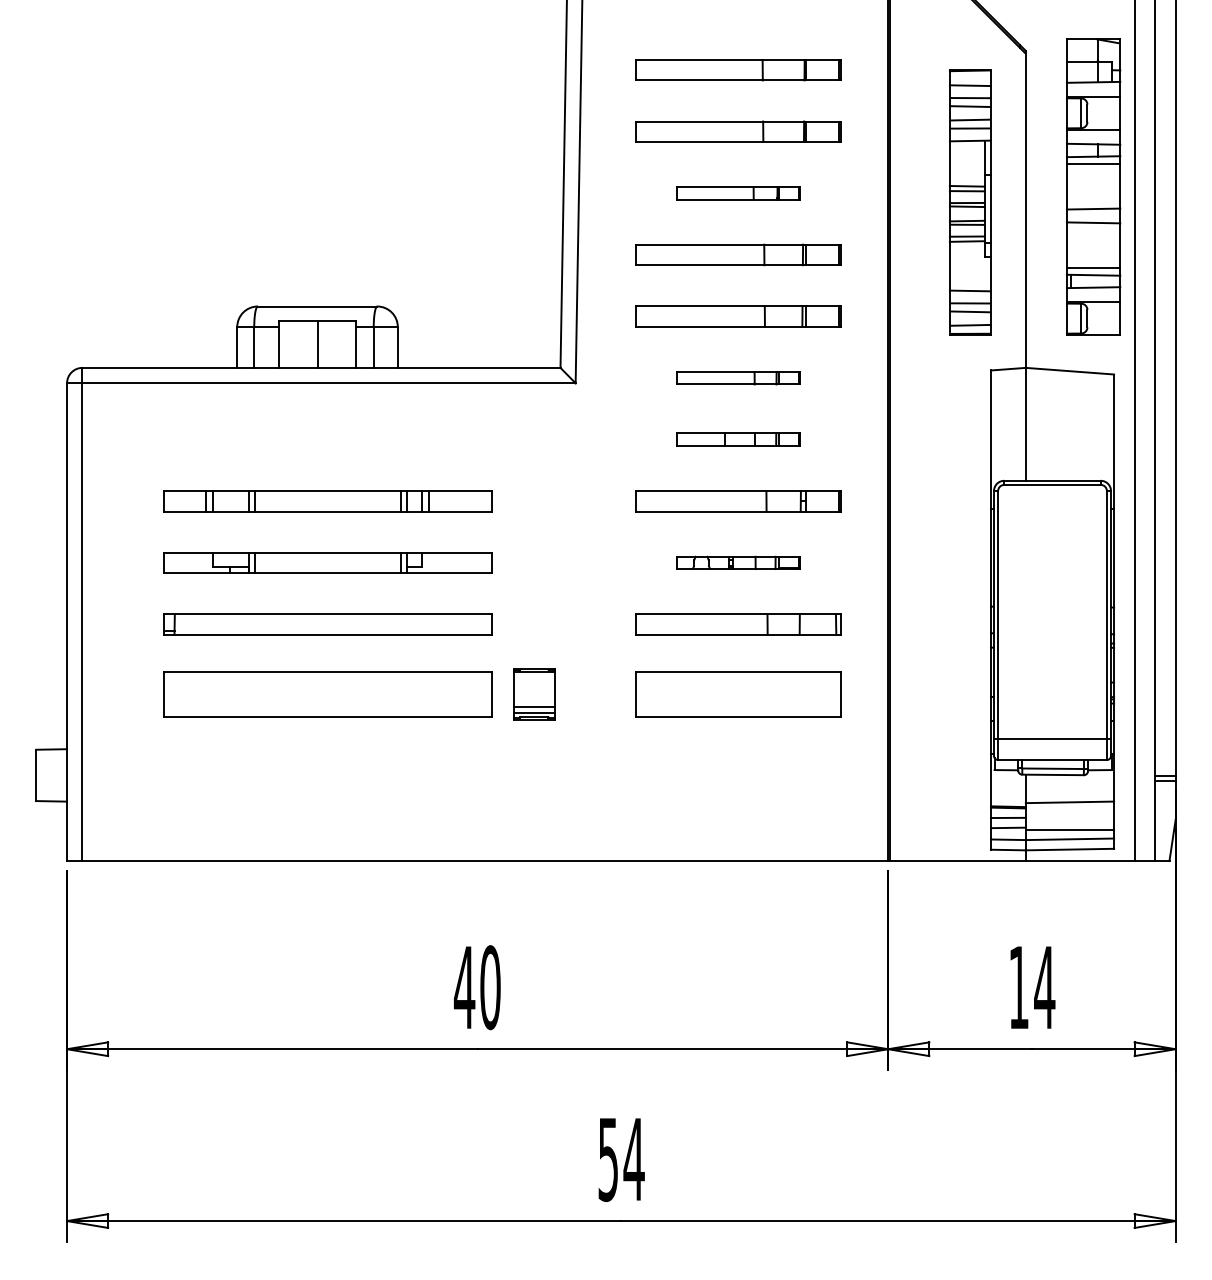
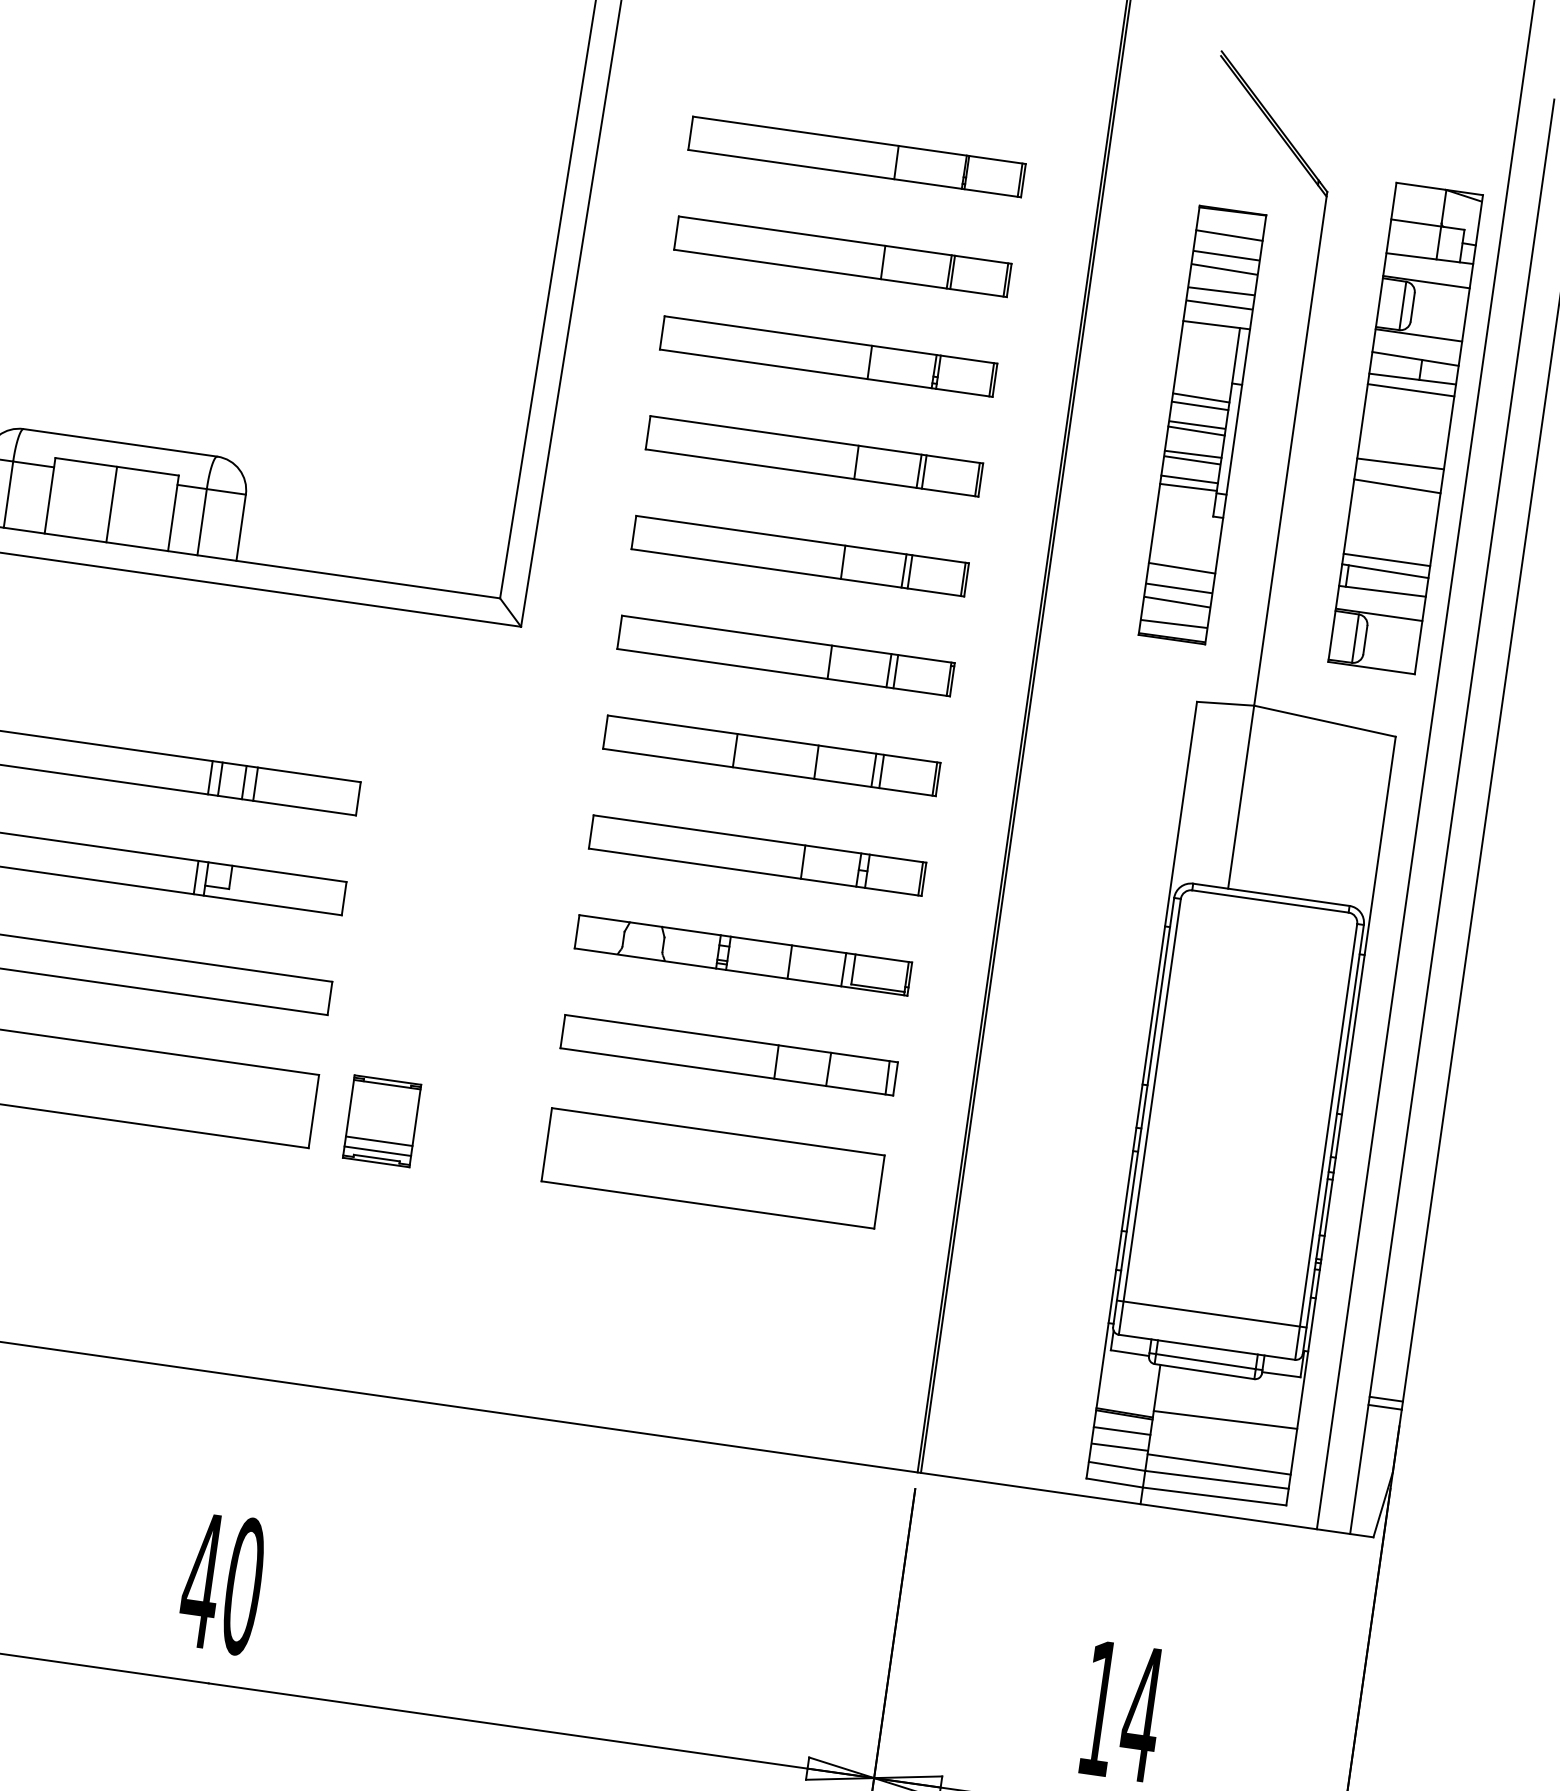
part: (738, 193) -> (828, 356), size x1.67
part: (738, 378) -> (786, 656), size x1.67
part: (738, 439) -> (772, 755), size x1.67
part: (738, 562) -> (743, 954), size x1.67

